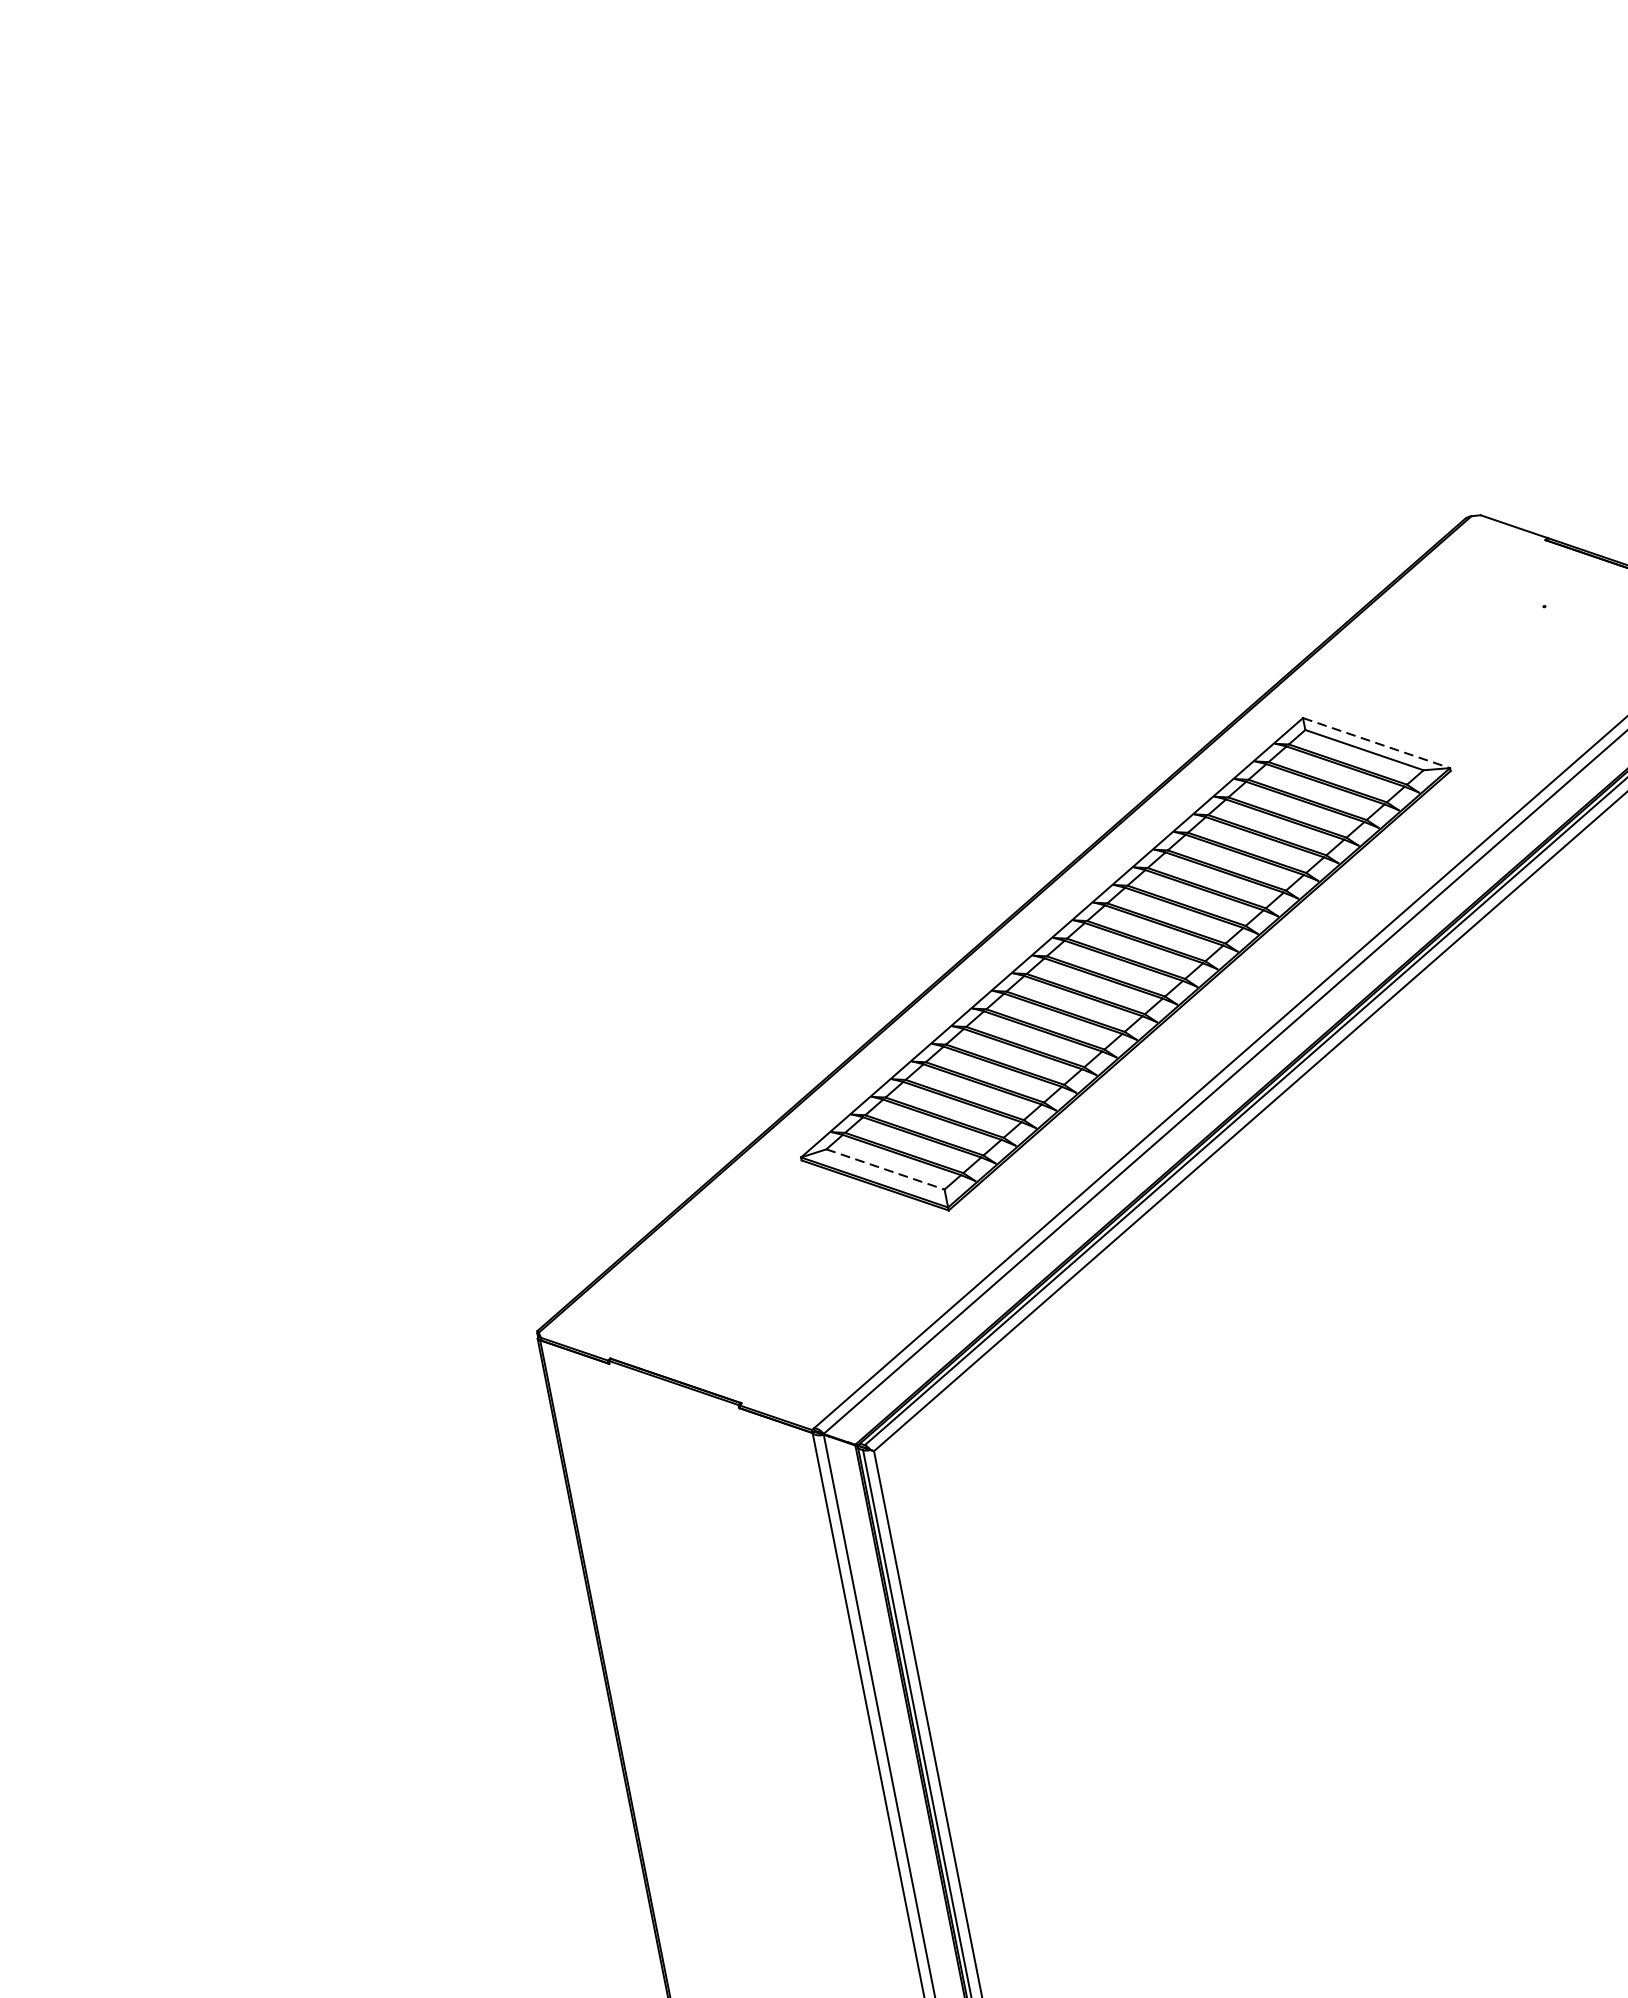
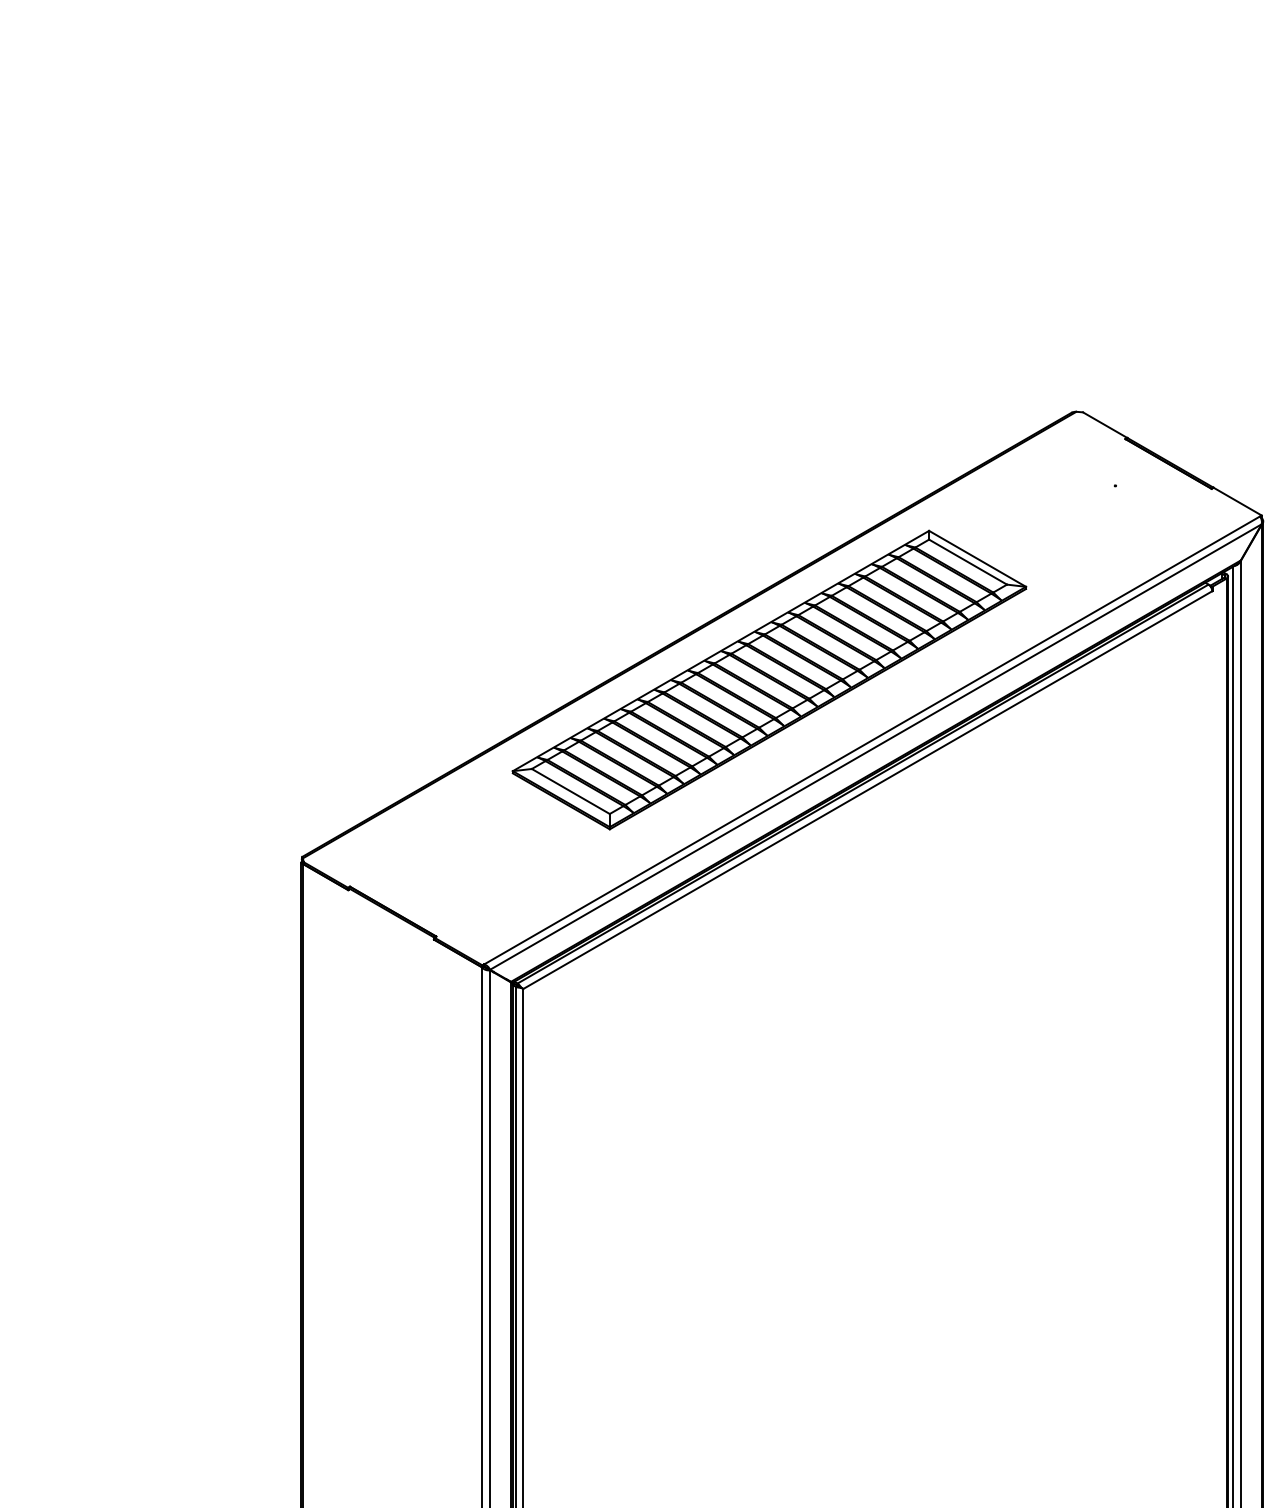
line: (1376, 742) -> (977, 558), dashed -> solid
line: (885, 1169) -> (570, 791), dashed -> solid

